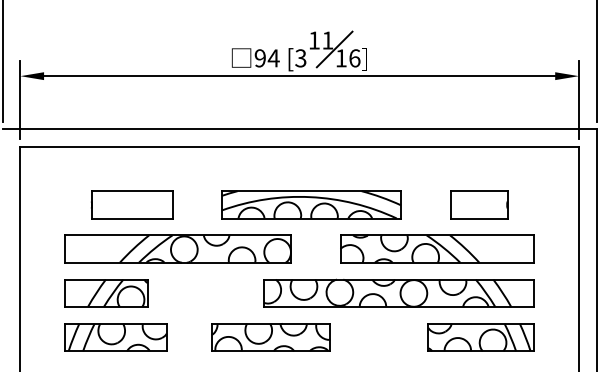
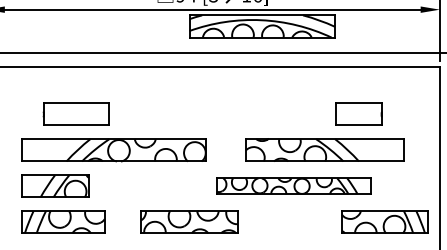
part: (311, 204) -> (262, 26), moved
part: (398, 292) -> (293, 185), size x0.7
part: (480, 337) -> (384, 222), moved

